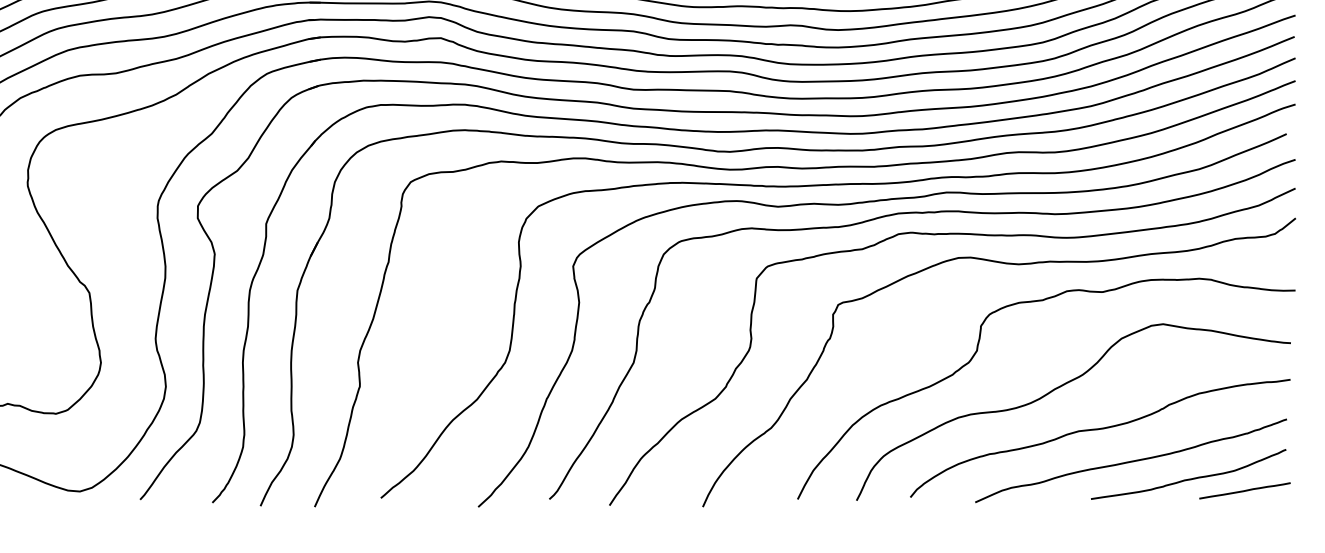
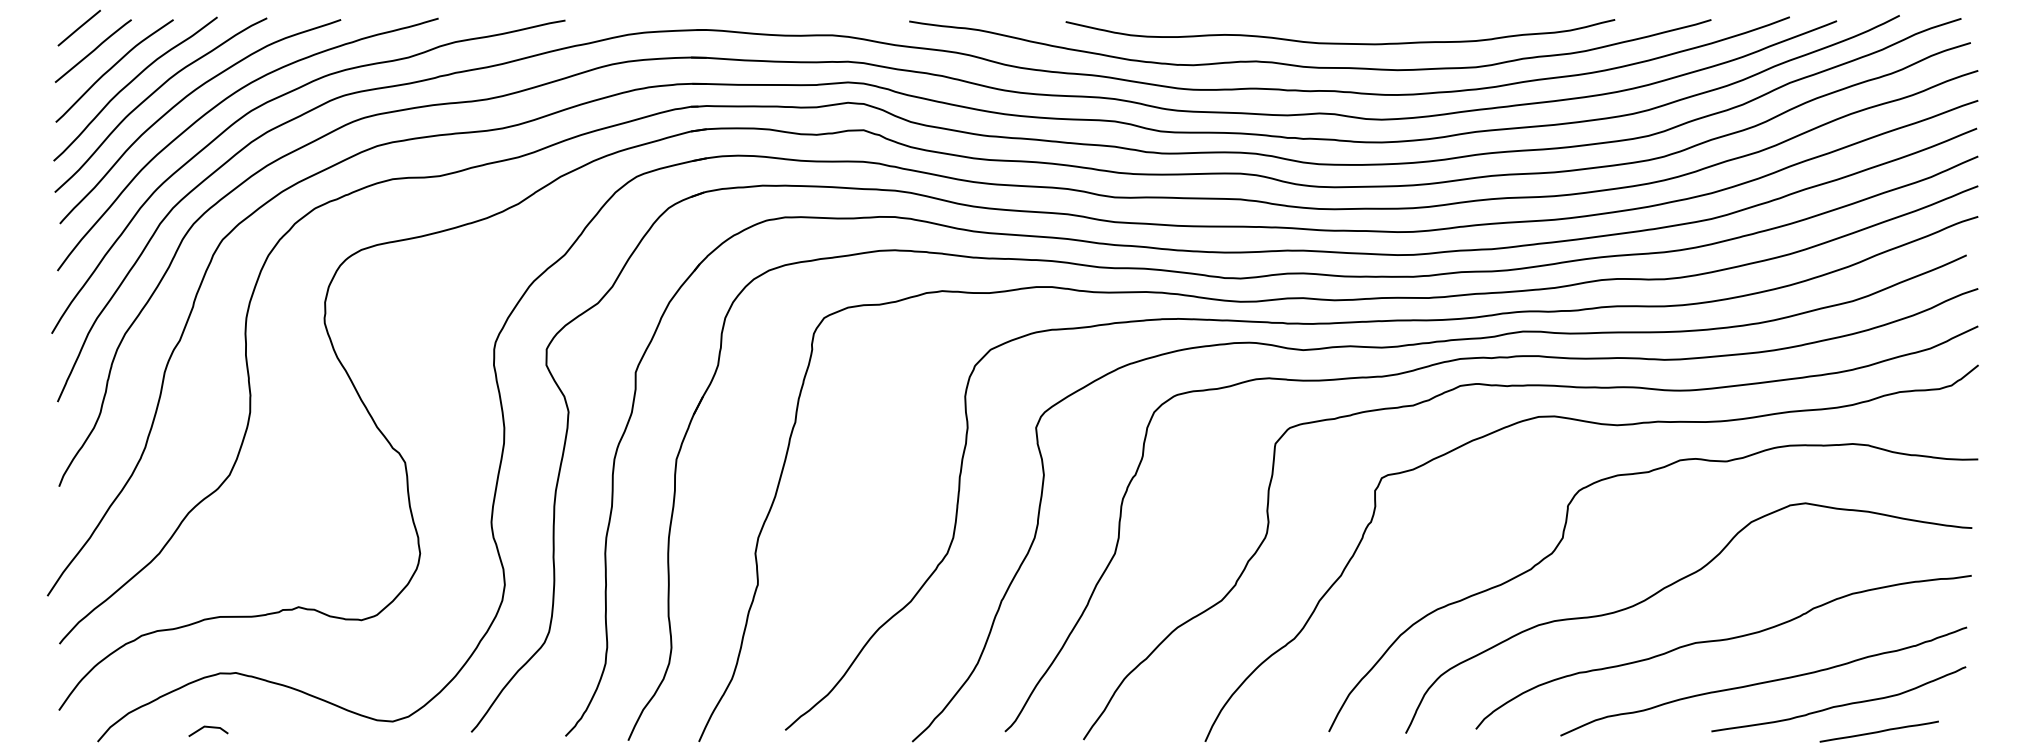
line: (1244, 490) -> (1878, 731), moved

